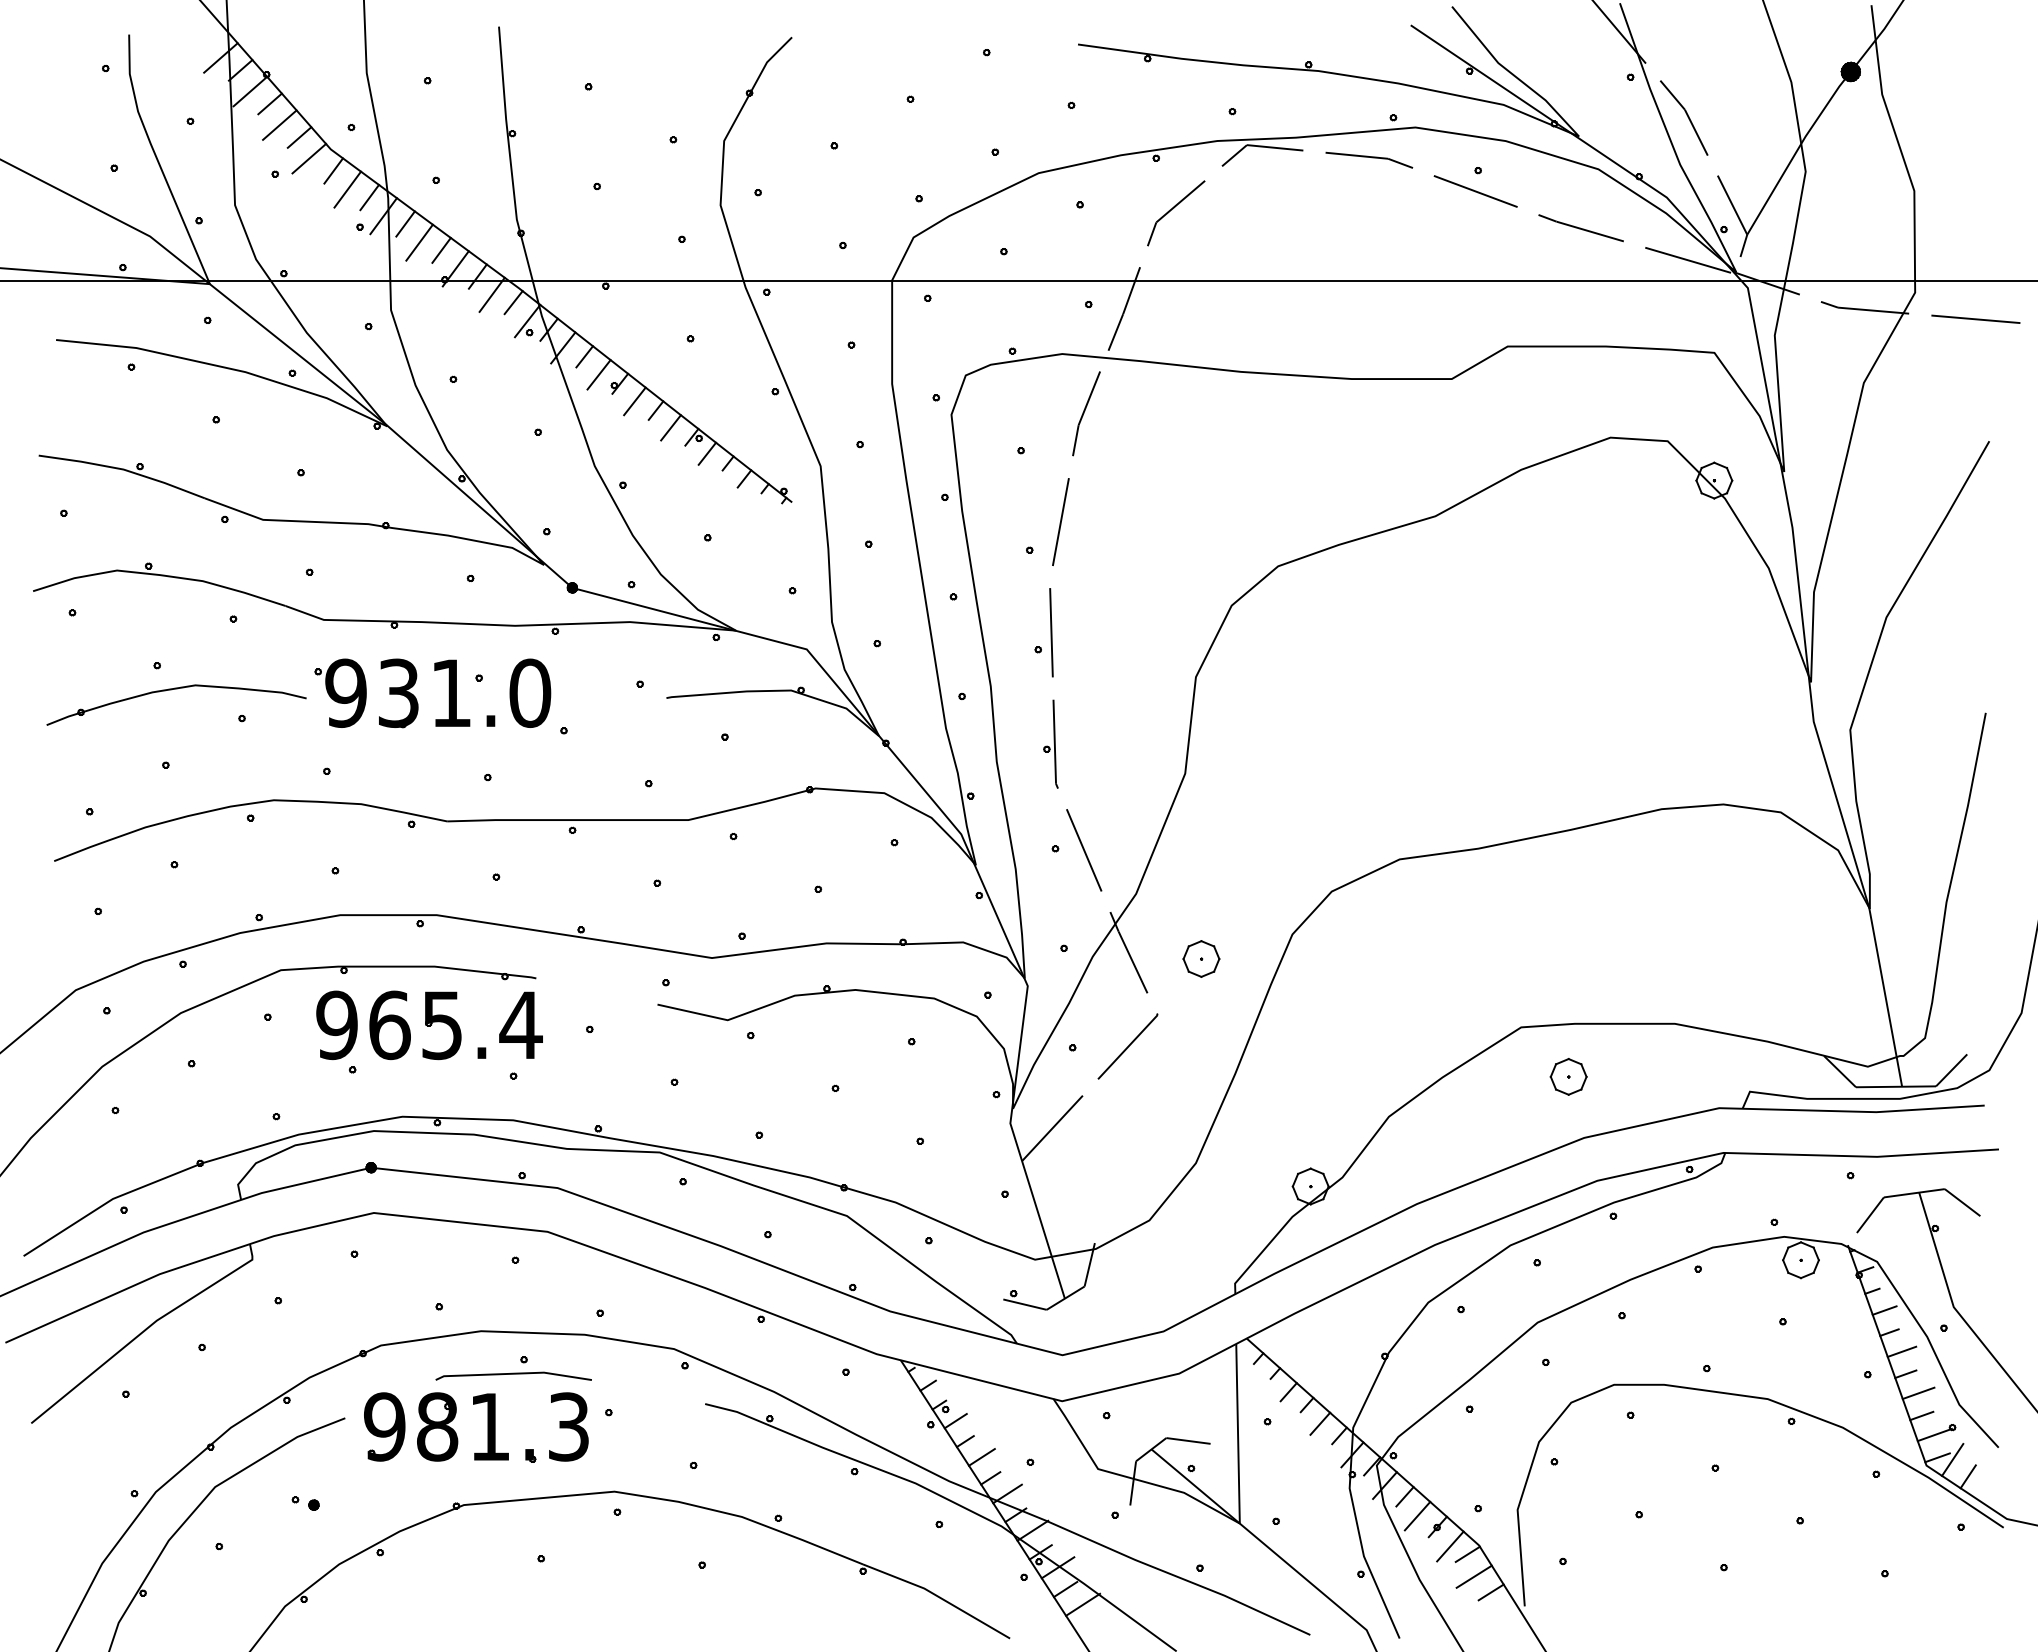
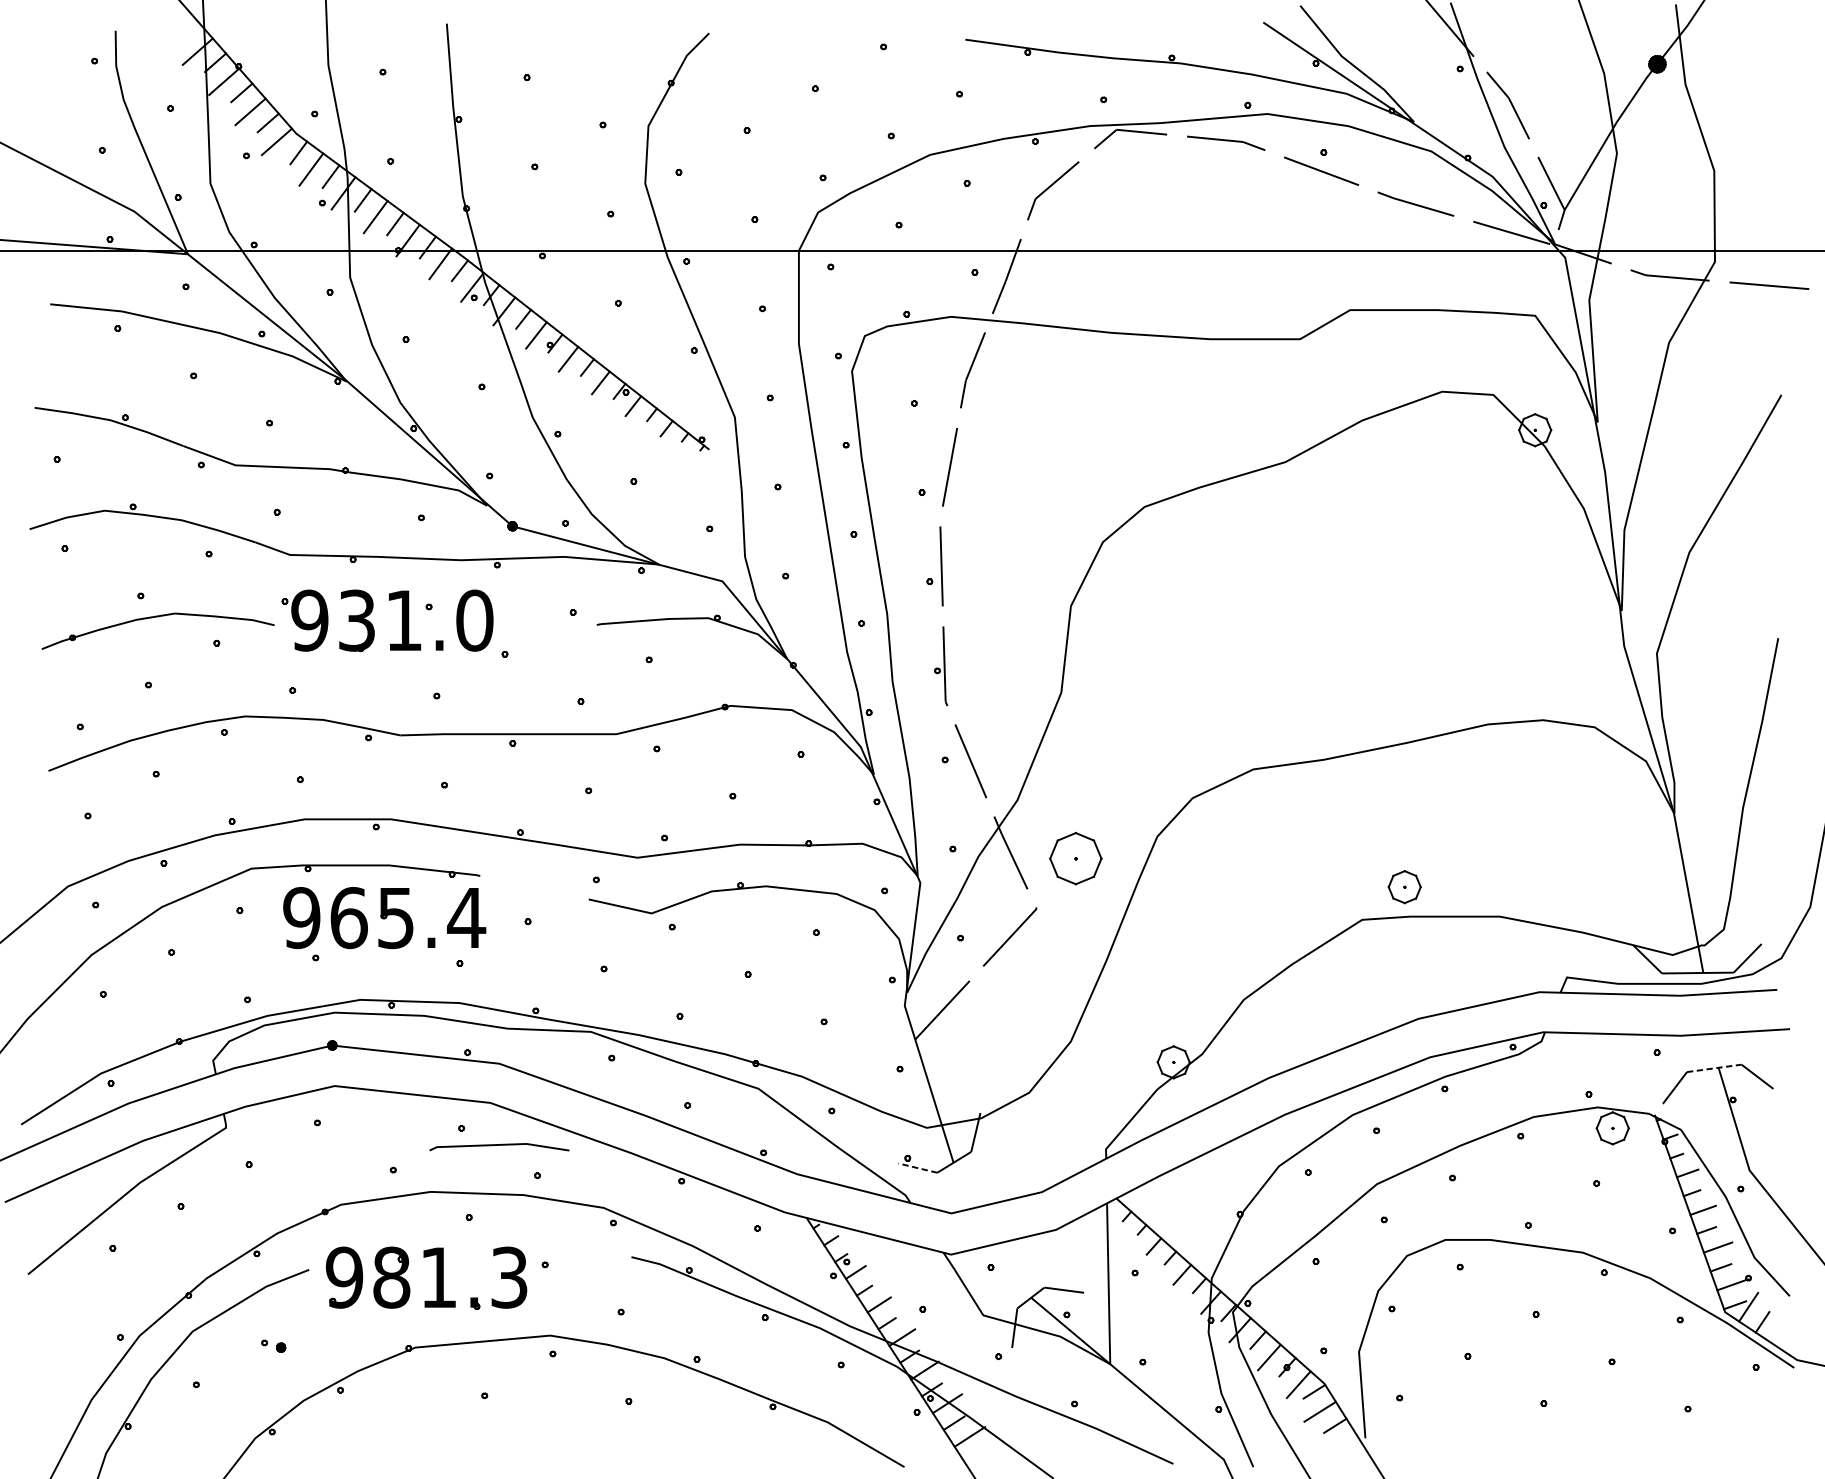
part: (1201, 958) -> (1075, 858), size x1.6
part: (1568, 1076) -> (1404, 886), moved
line: (1914, 1193) -> (1714, 1068), solid -> dashed
line: (1024, 1304) -> (917, 1167), solid -> dashed
line: (513, 1374) -> (499, 1145), moved

